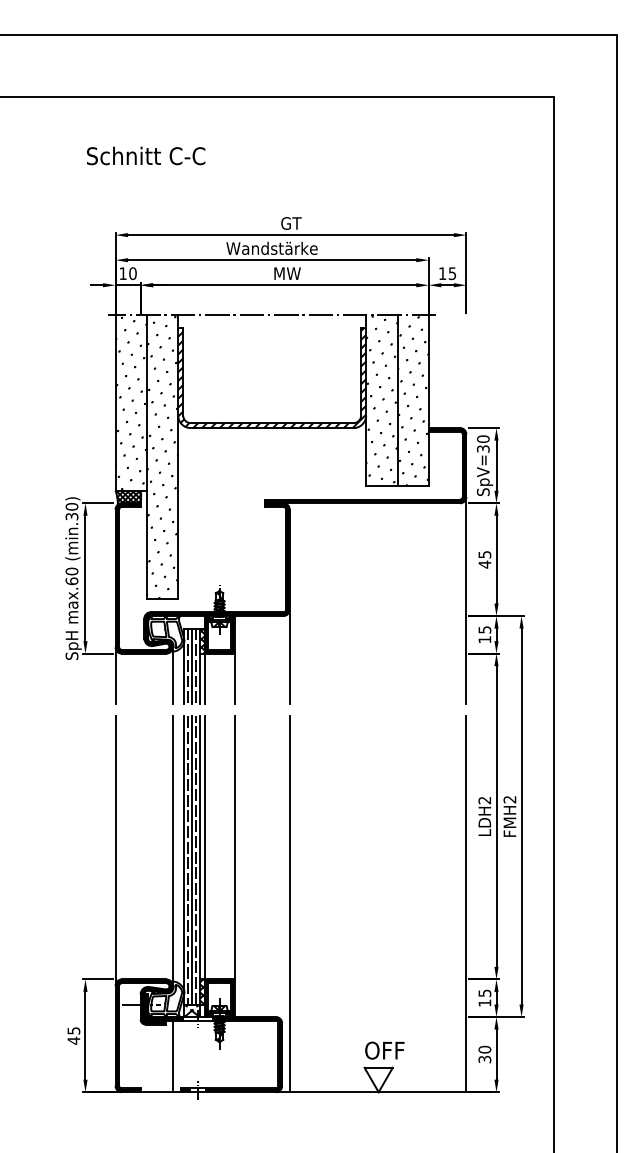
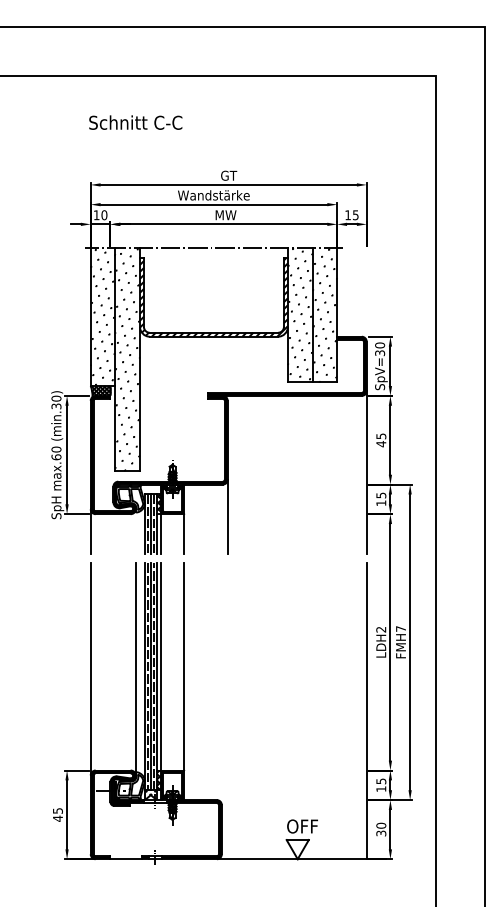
text: (145, 155) -> (135, 122), moved
line: (173, 674) -> (136, 530), removed
text: (509, 798) -> (400, 628), FMH2 -> FMH7
line: (289, 904) -> (227, 711), removed
line: (173, 1056) -> (136, 831), removed

